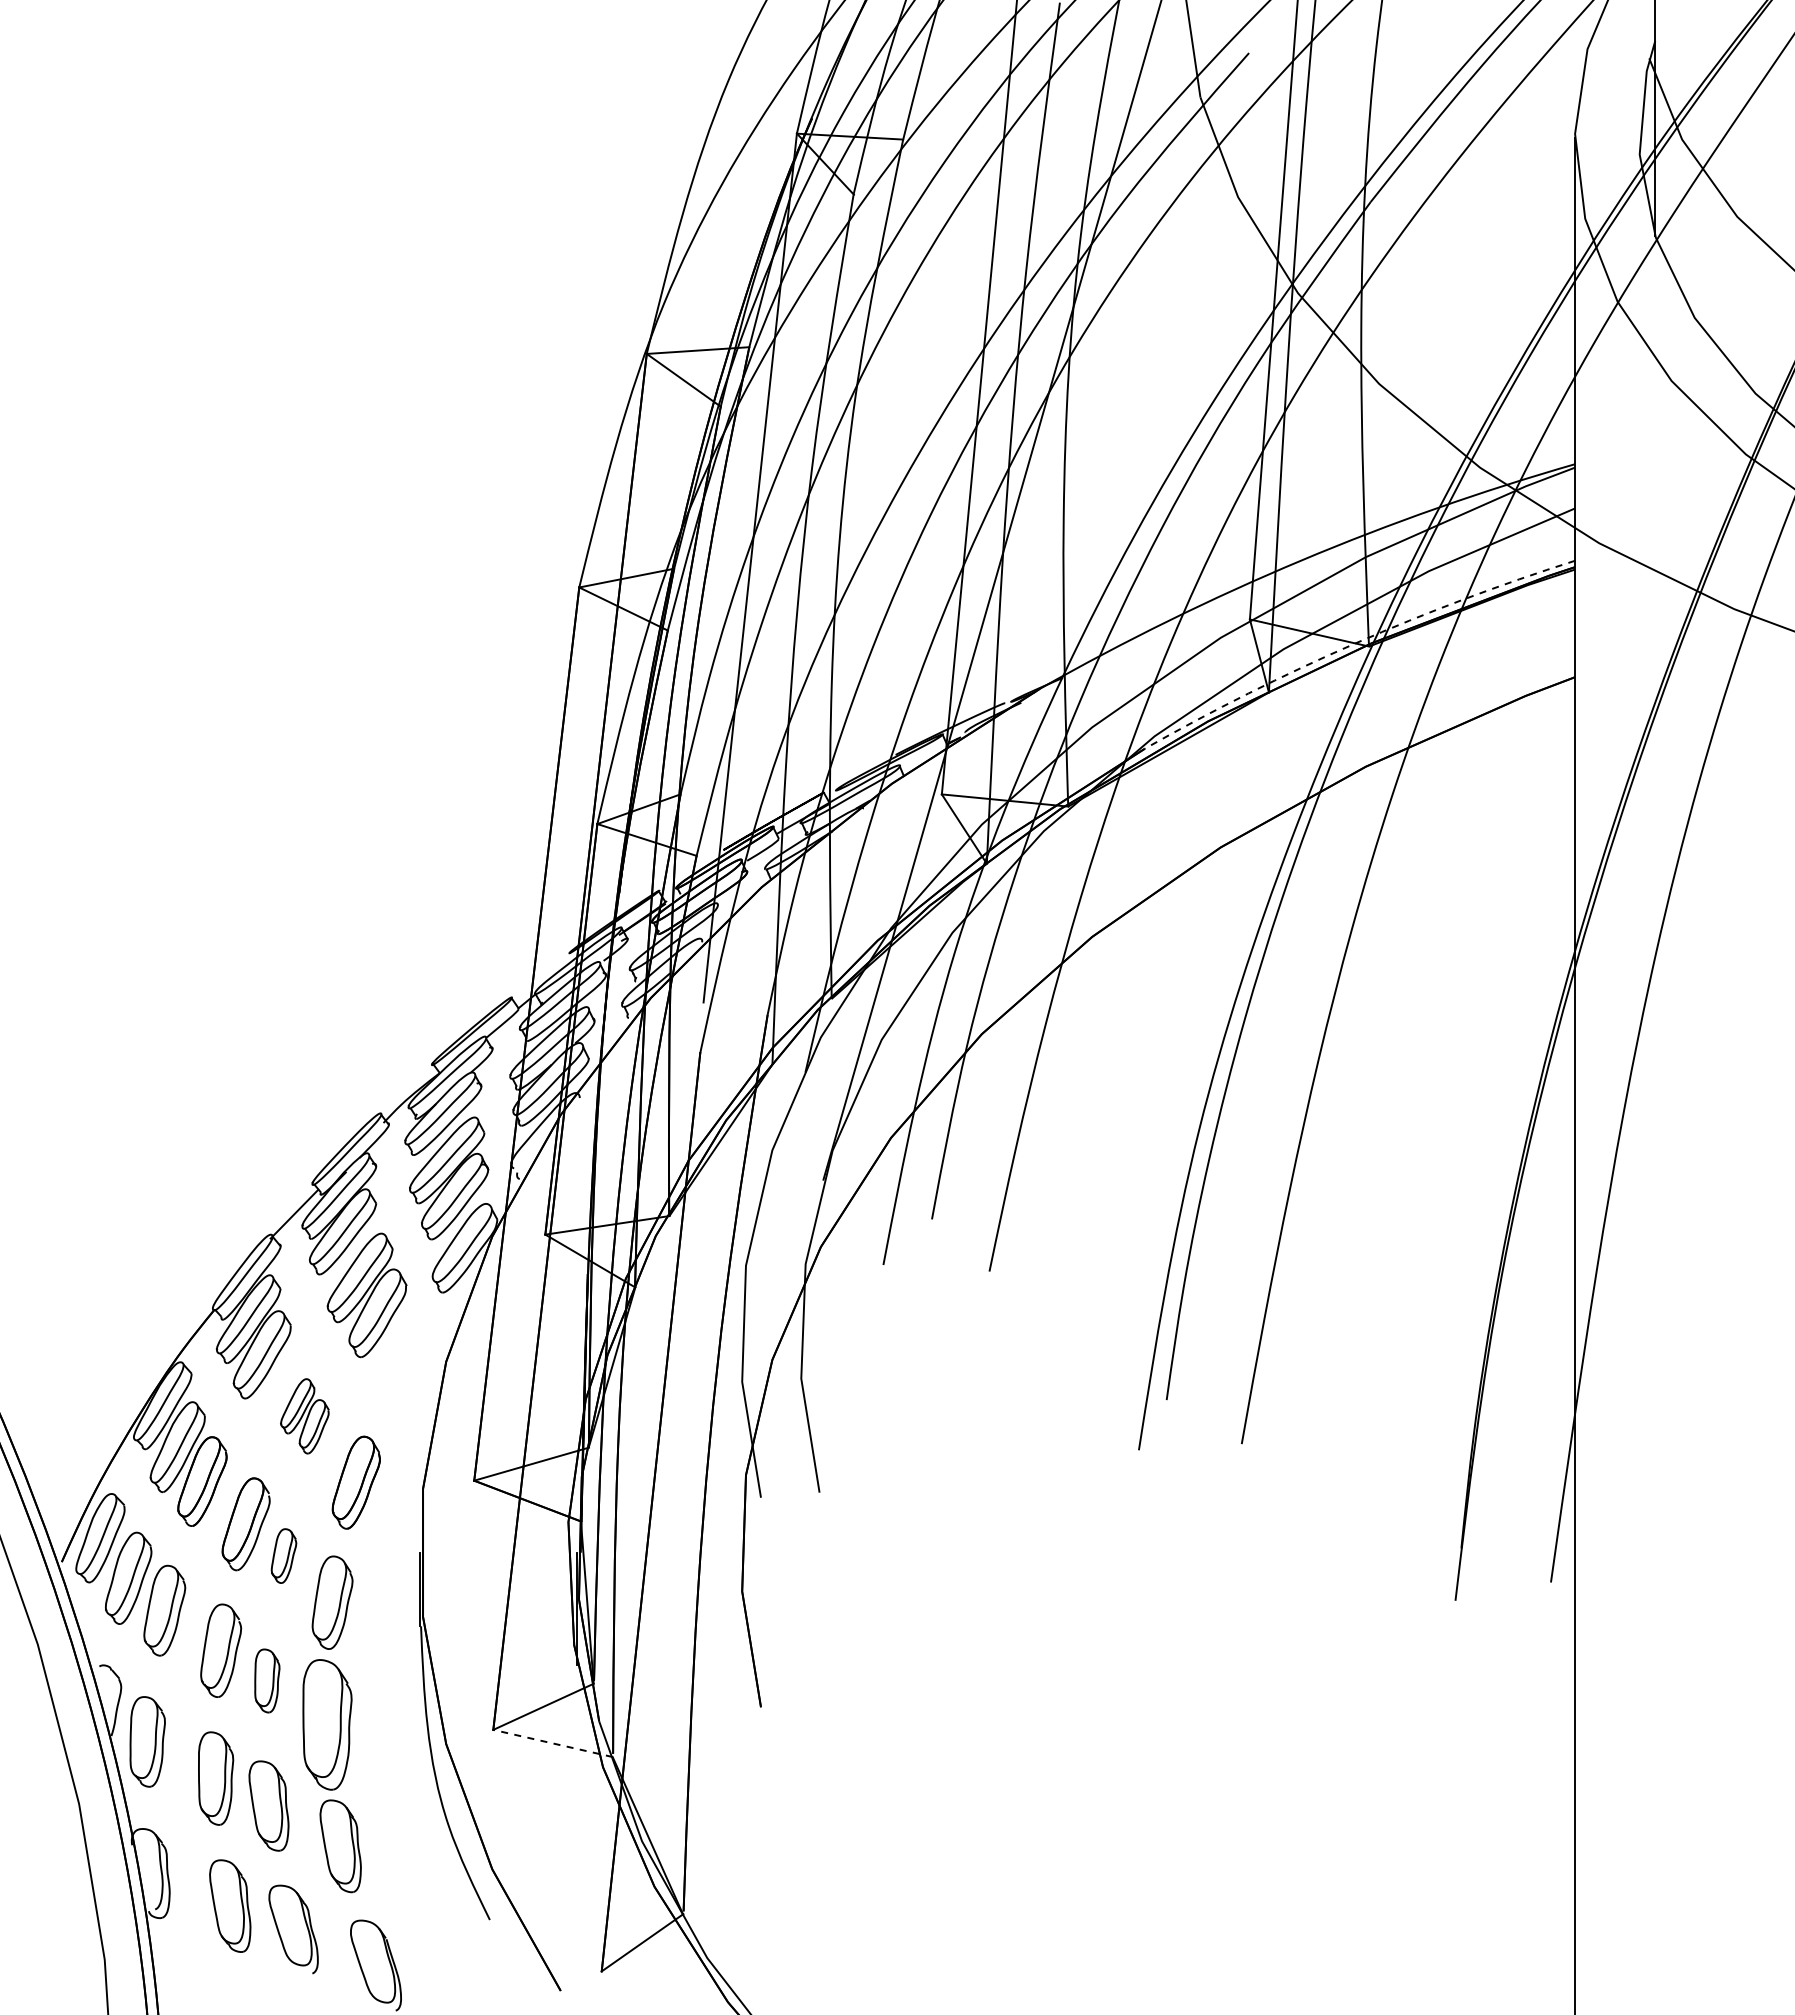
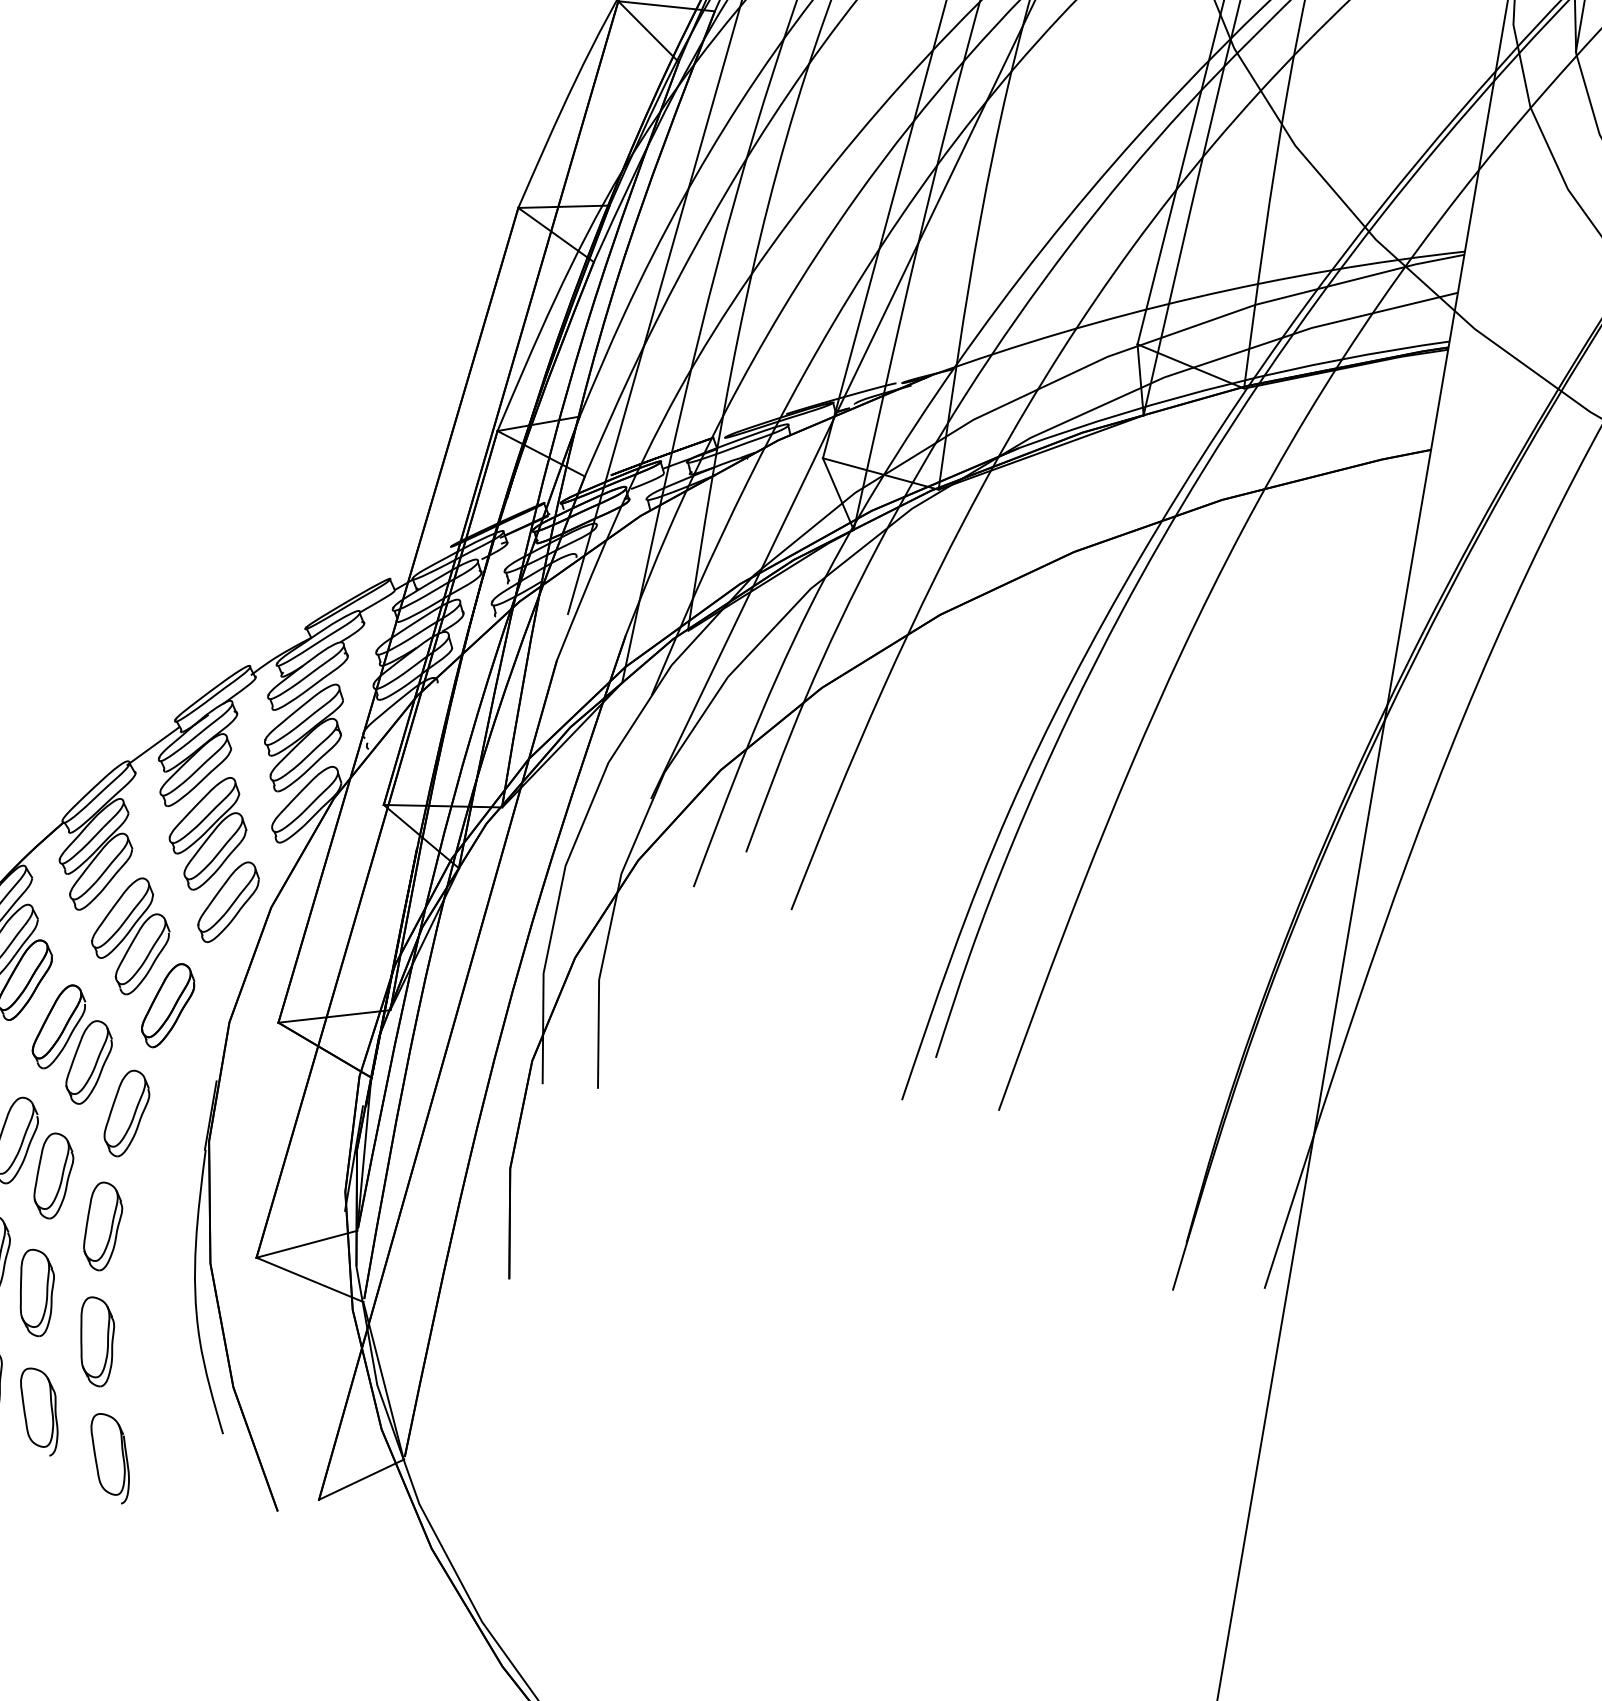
arc: (1354, 643) -> (1231, 383), dashed -> solid
part: (400, 1363) -> (228, 901), added
part: (304, 1416) -> (130, 935), size x1.67
part: (283, 1555) -> (88, 1061), size x1.67
part: (267, 1680) -> (54, 1175), size x1.43
part: (327, 1724) -> (103, 1226), size x0.71
line: (552, 1743) -> (309, 1279), dashed -> solid

